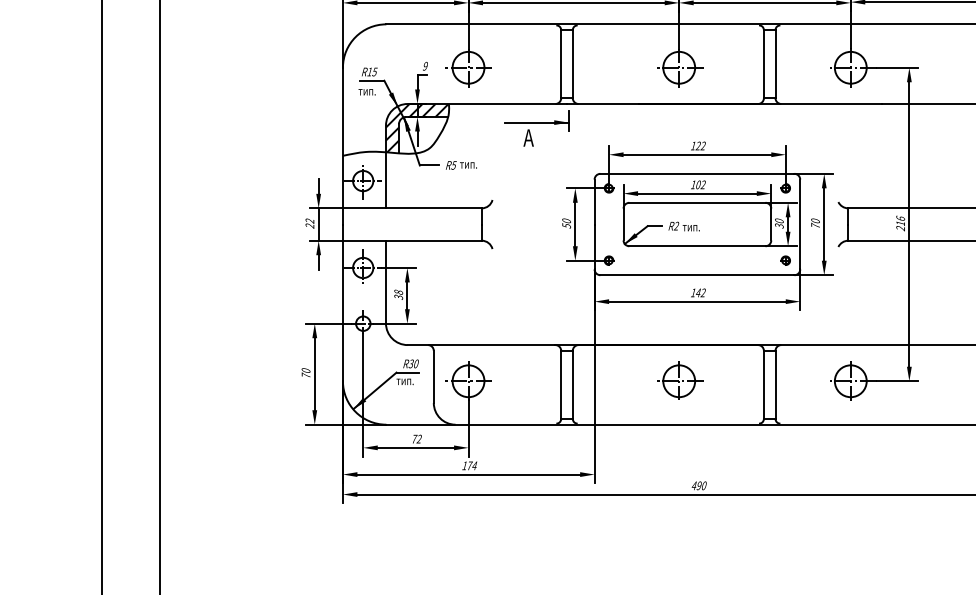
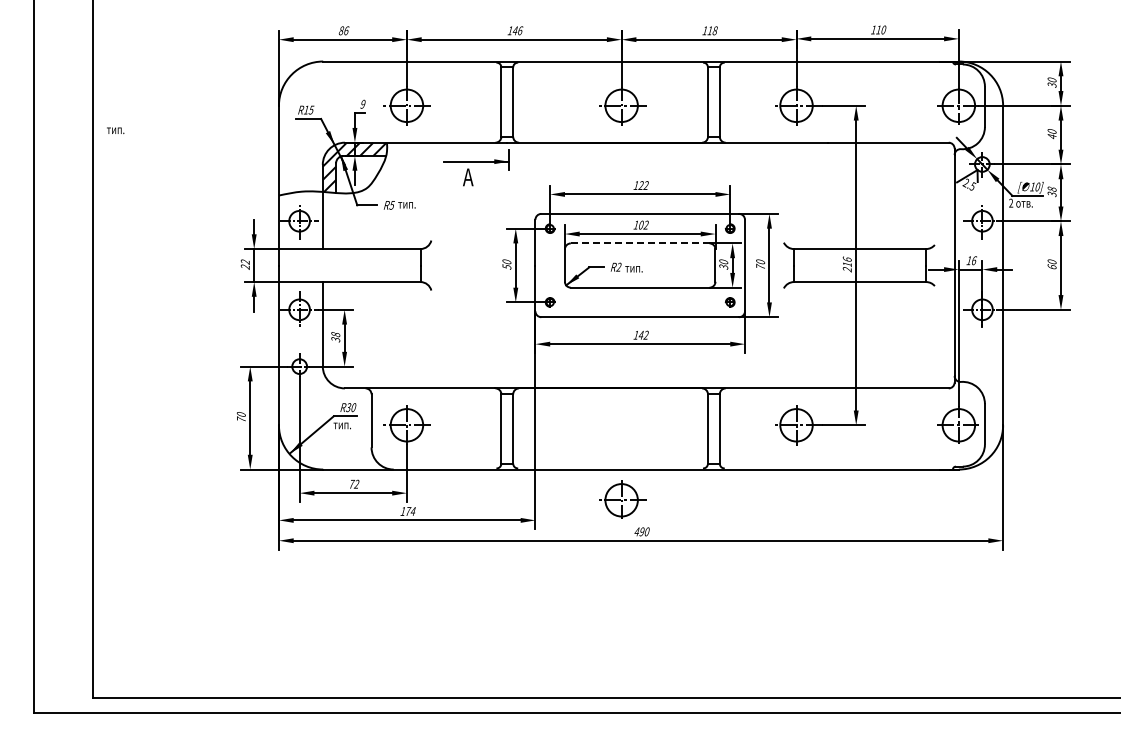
text: (367, 92) -> (115, 130), moved
line: (696, 202) -> (639, 243), solid -> dashed
part: (680, 380) -> (622, 499), moved

